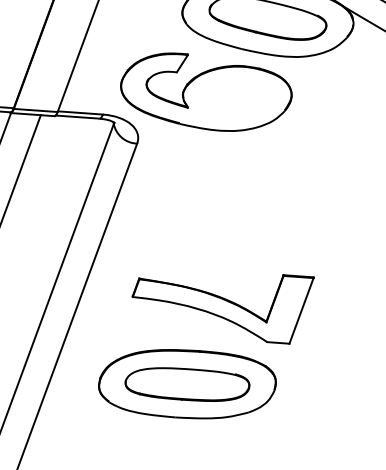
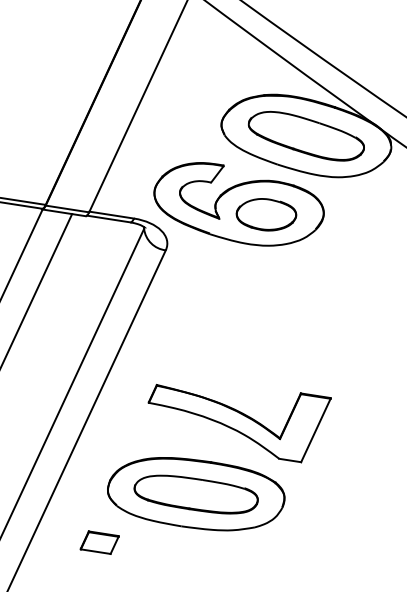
part: (234, 99) -> (266, 214), added
part: (95, 440) -> (99, 542), added

